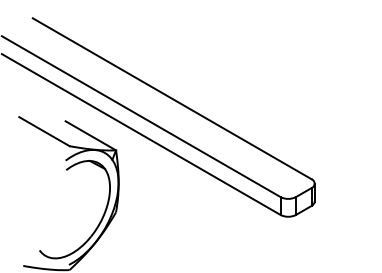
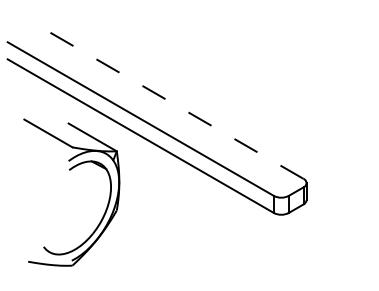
line: (172, 99) -> (170, 102), solid -> dashed

